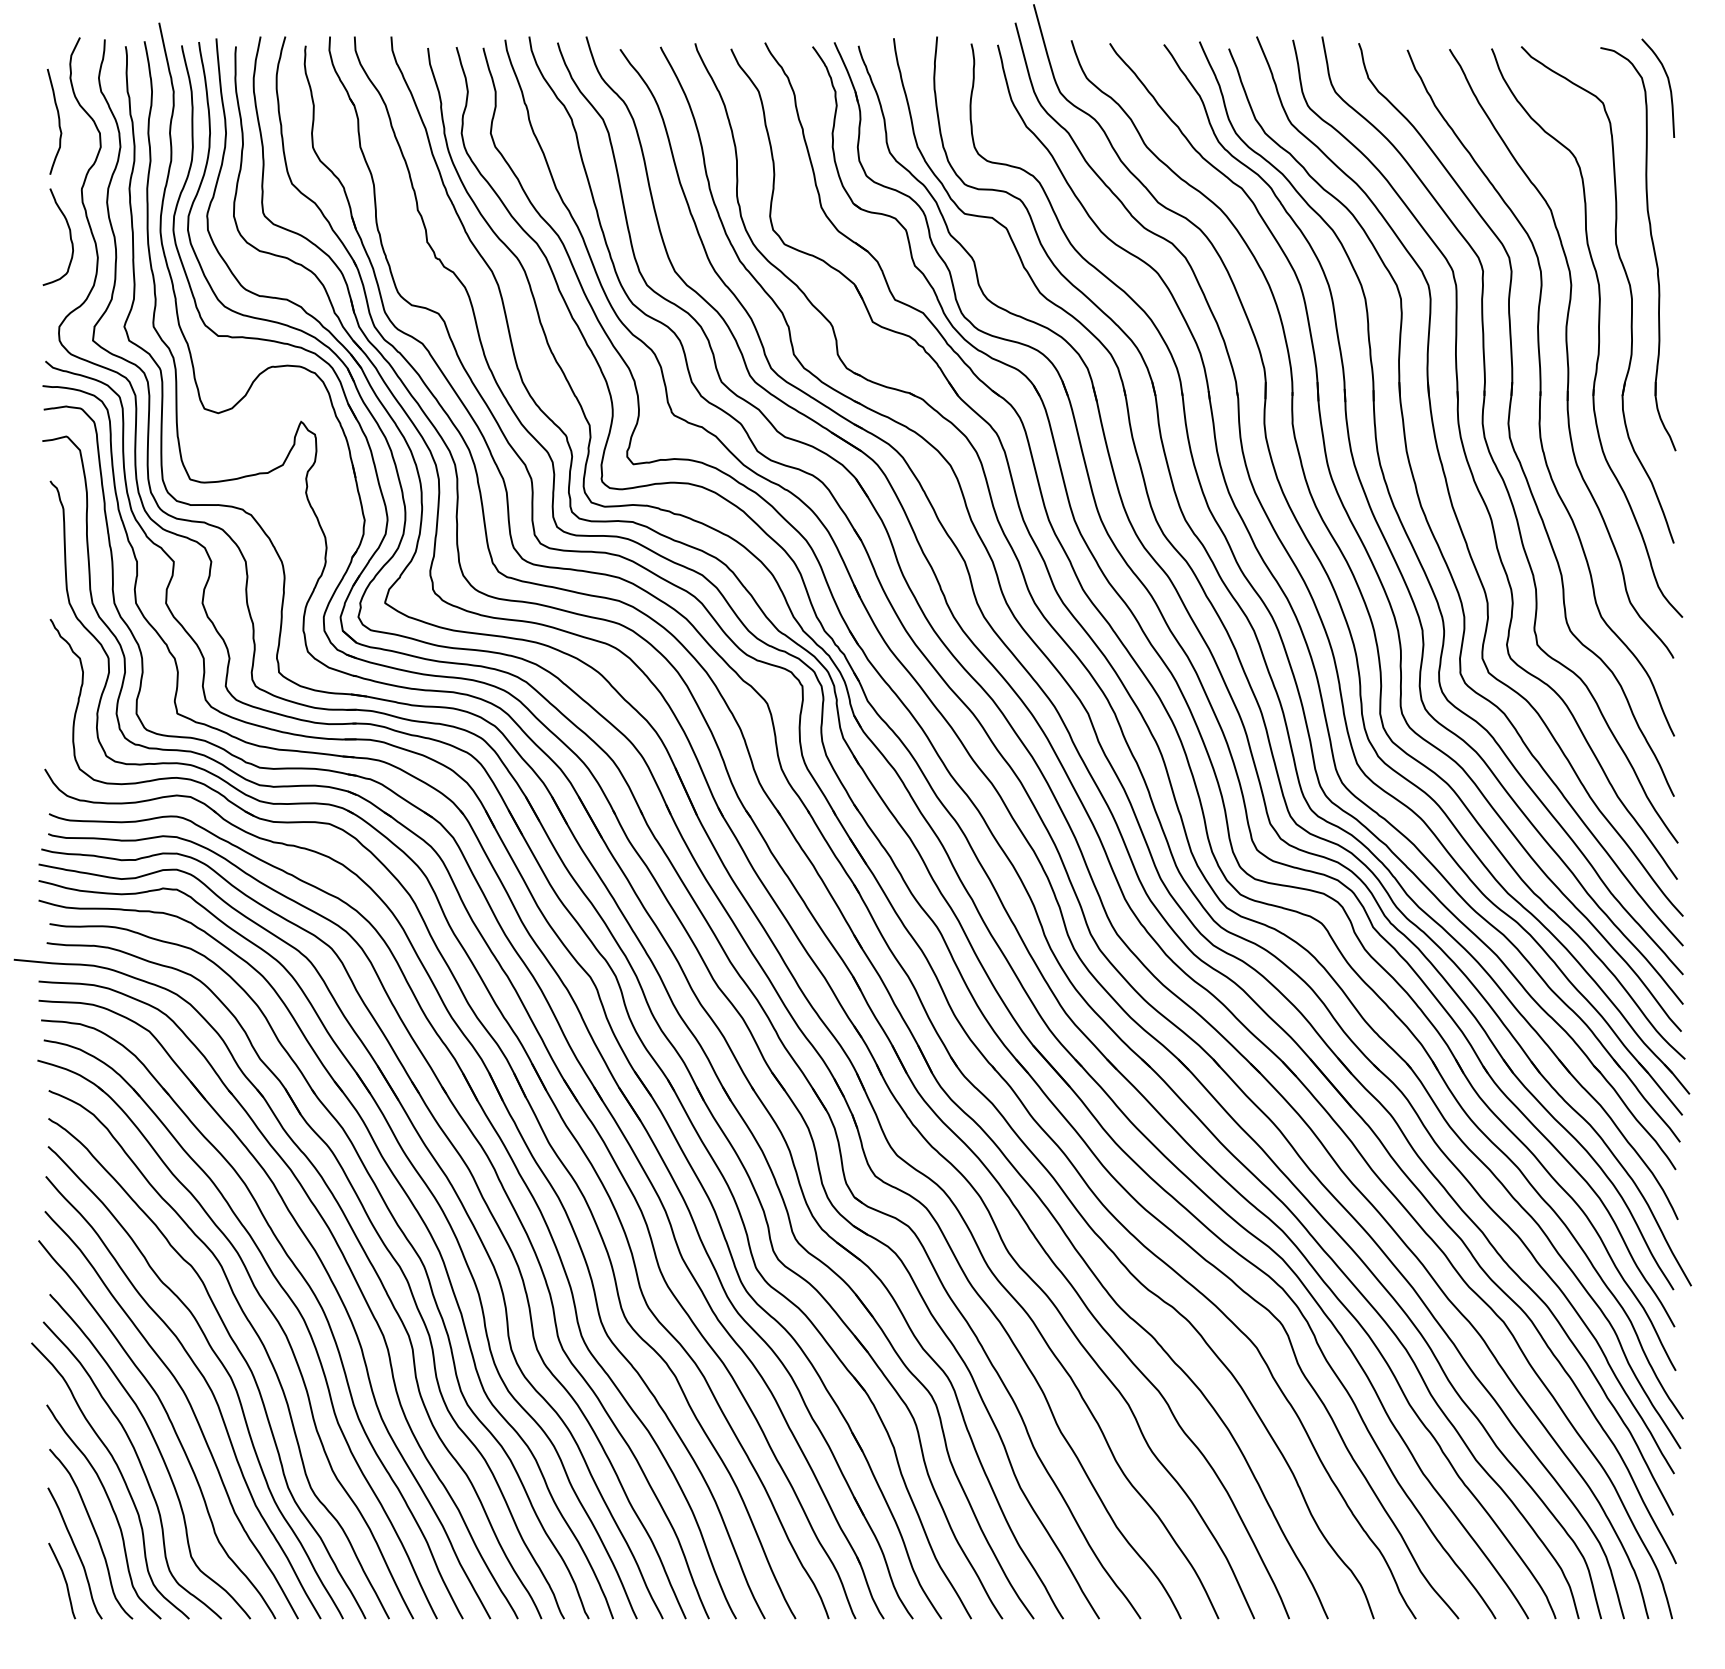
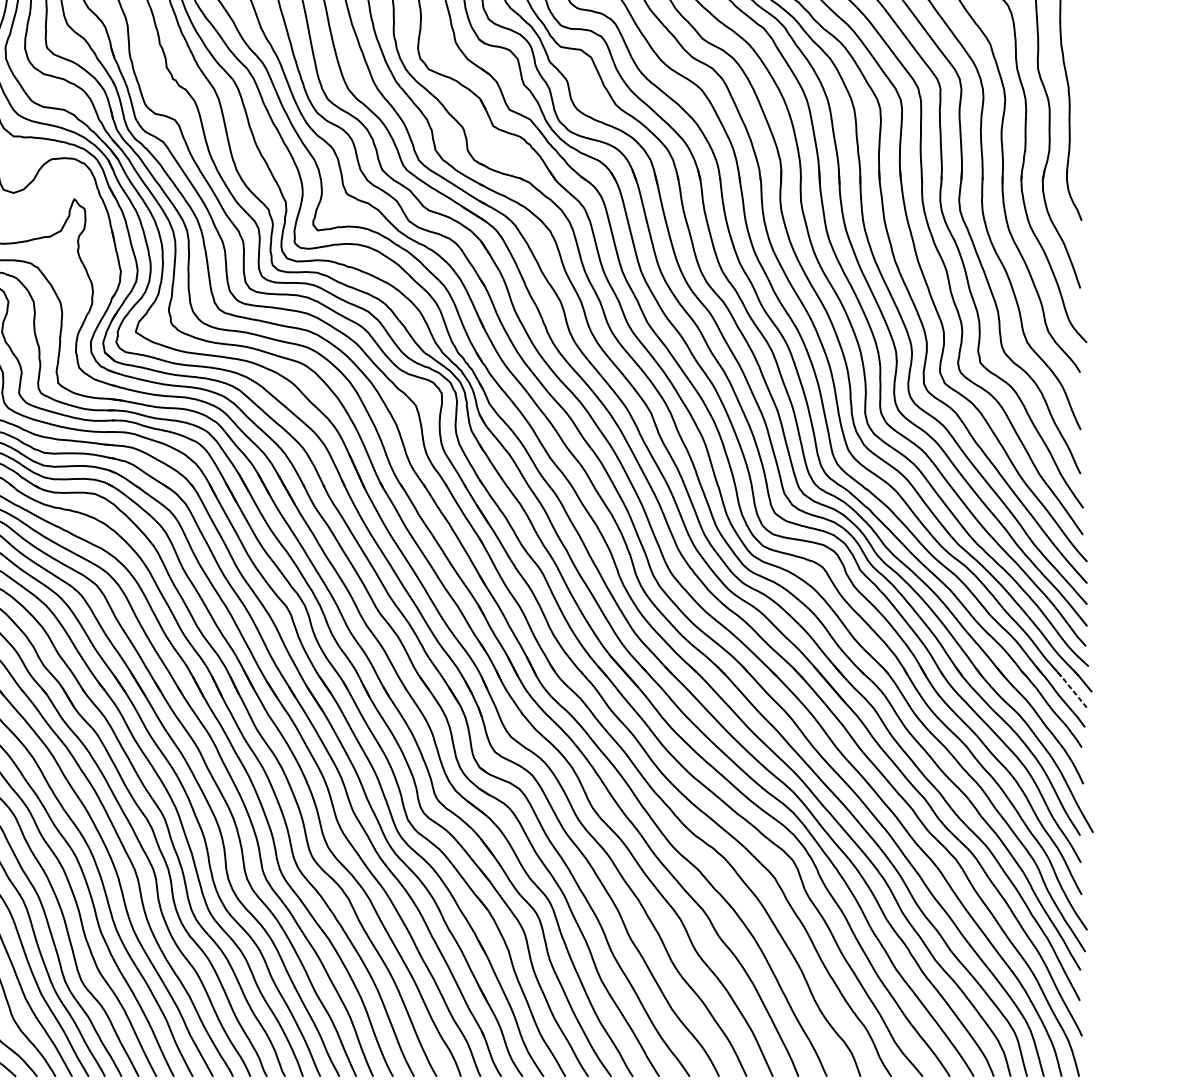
line: (1660, 1088) -> (1070, 687), solid -> dashed

